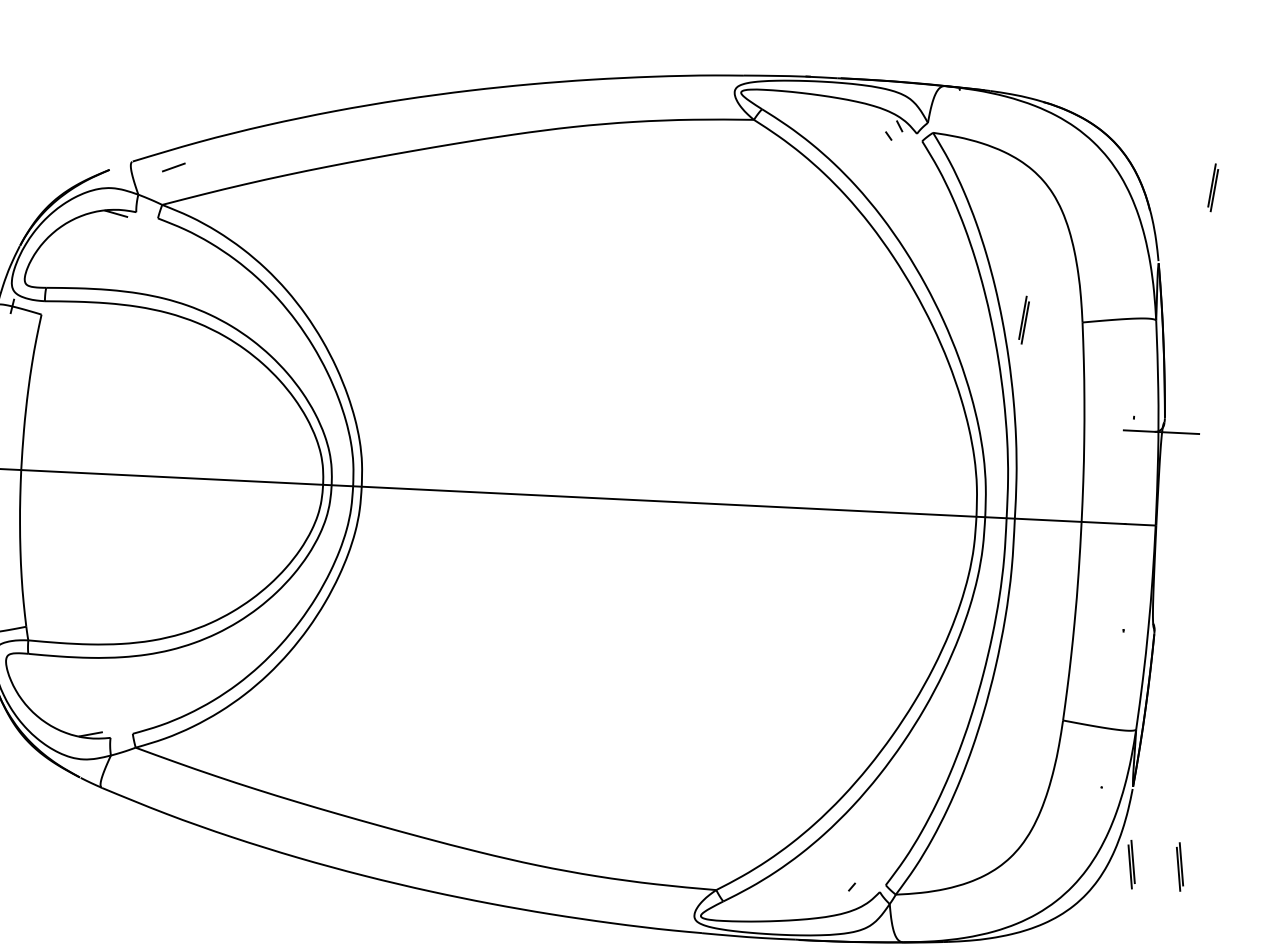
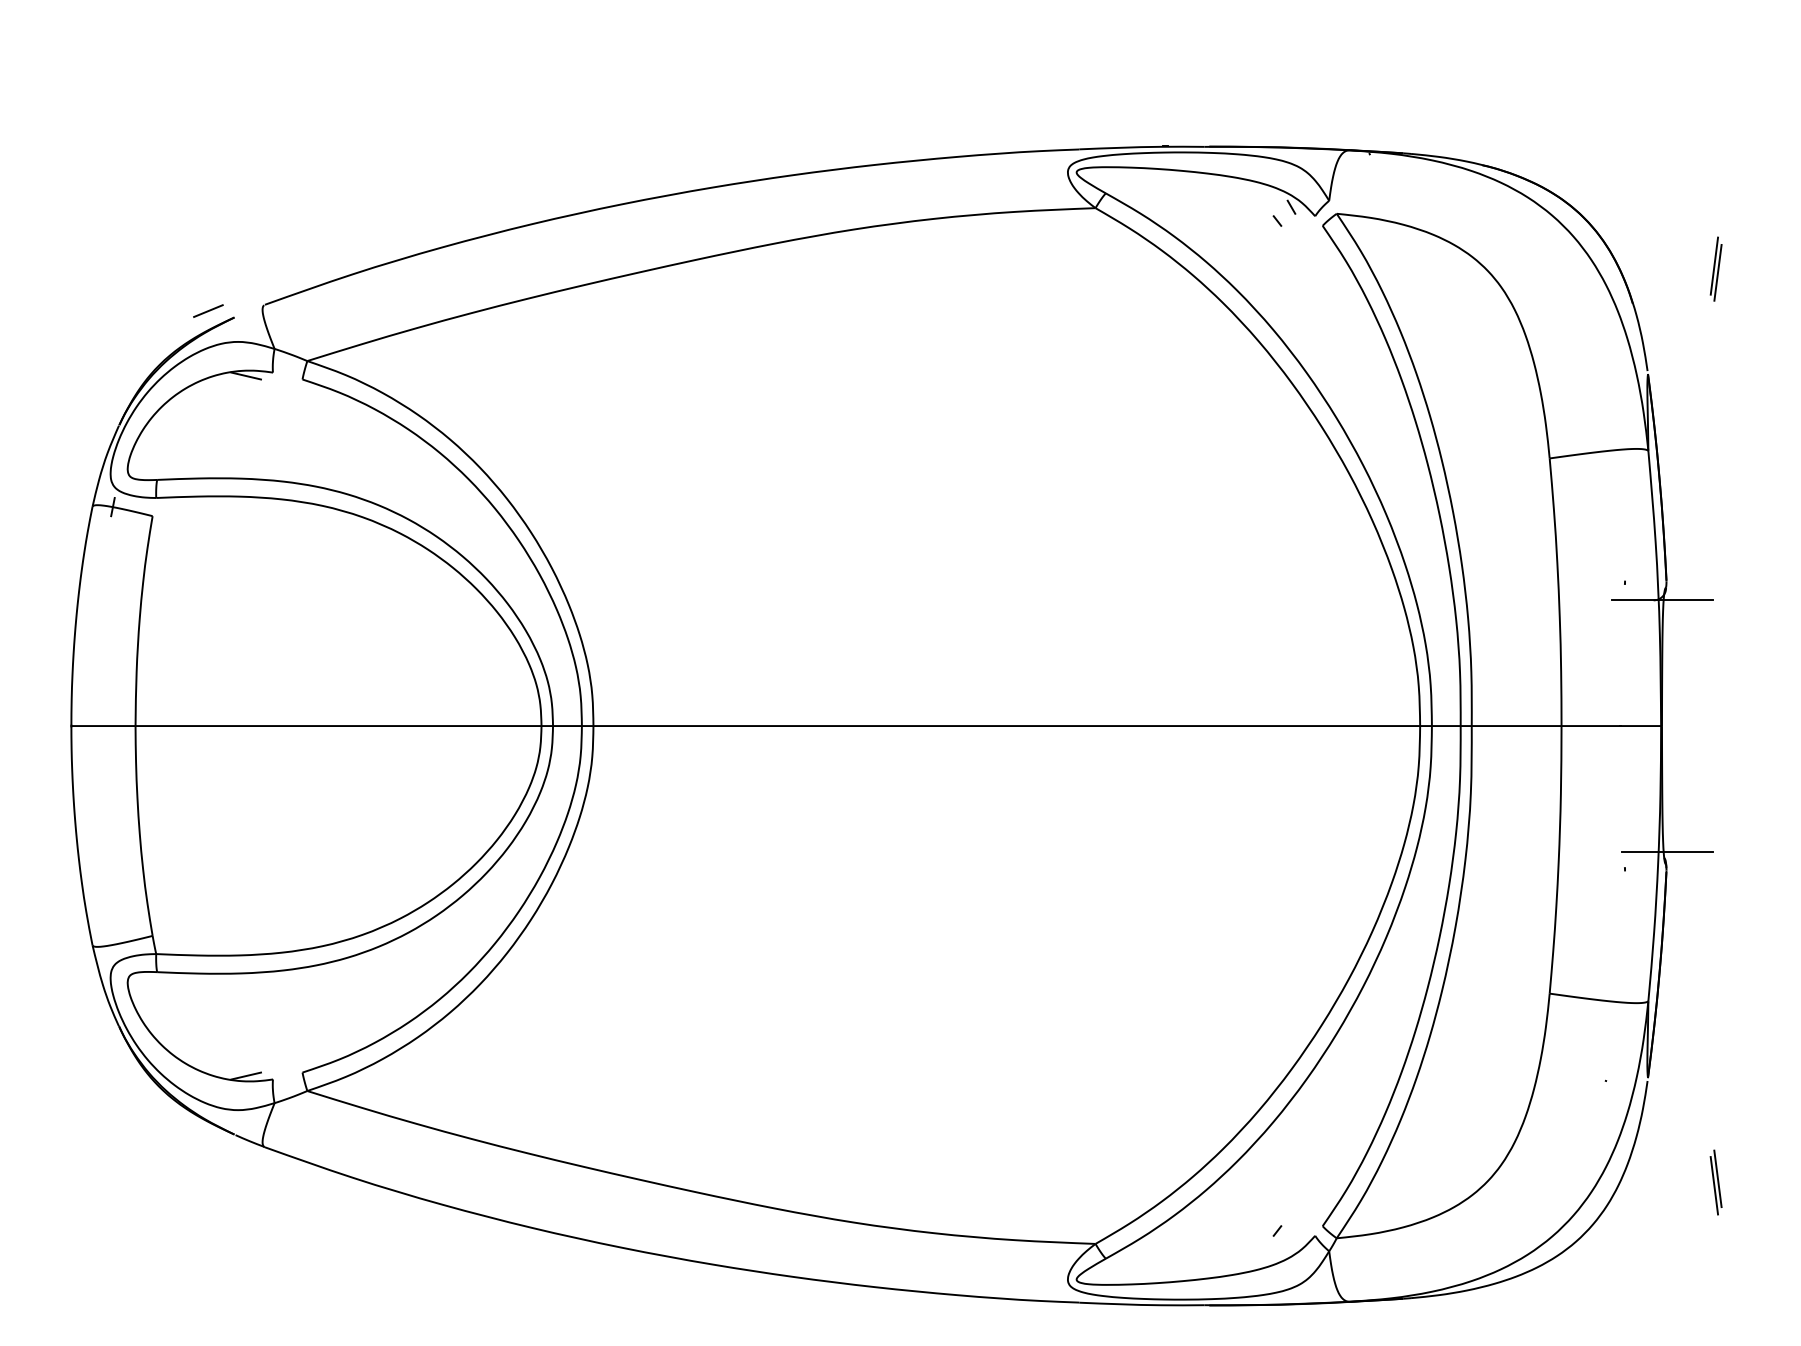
line: (173, 167) -> (208, 310), moved
part: (1023, 319) -> (1470, 458), removed
line: (1155, 619) -> (1667, 851), added
part: (1131, 864) -> (1650, 1182), removed

